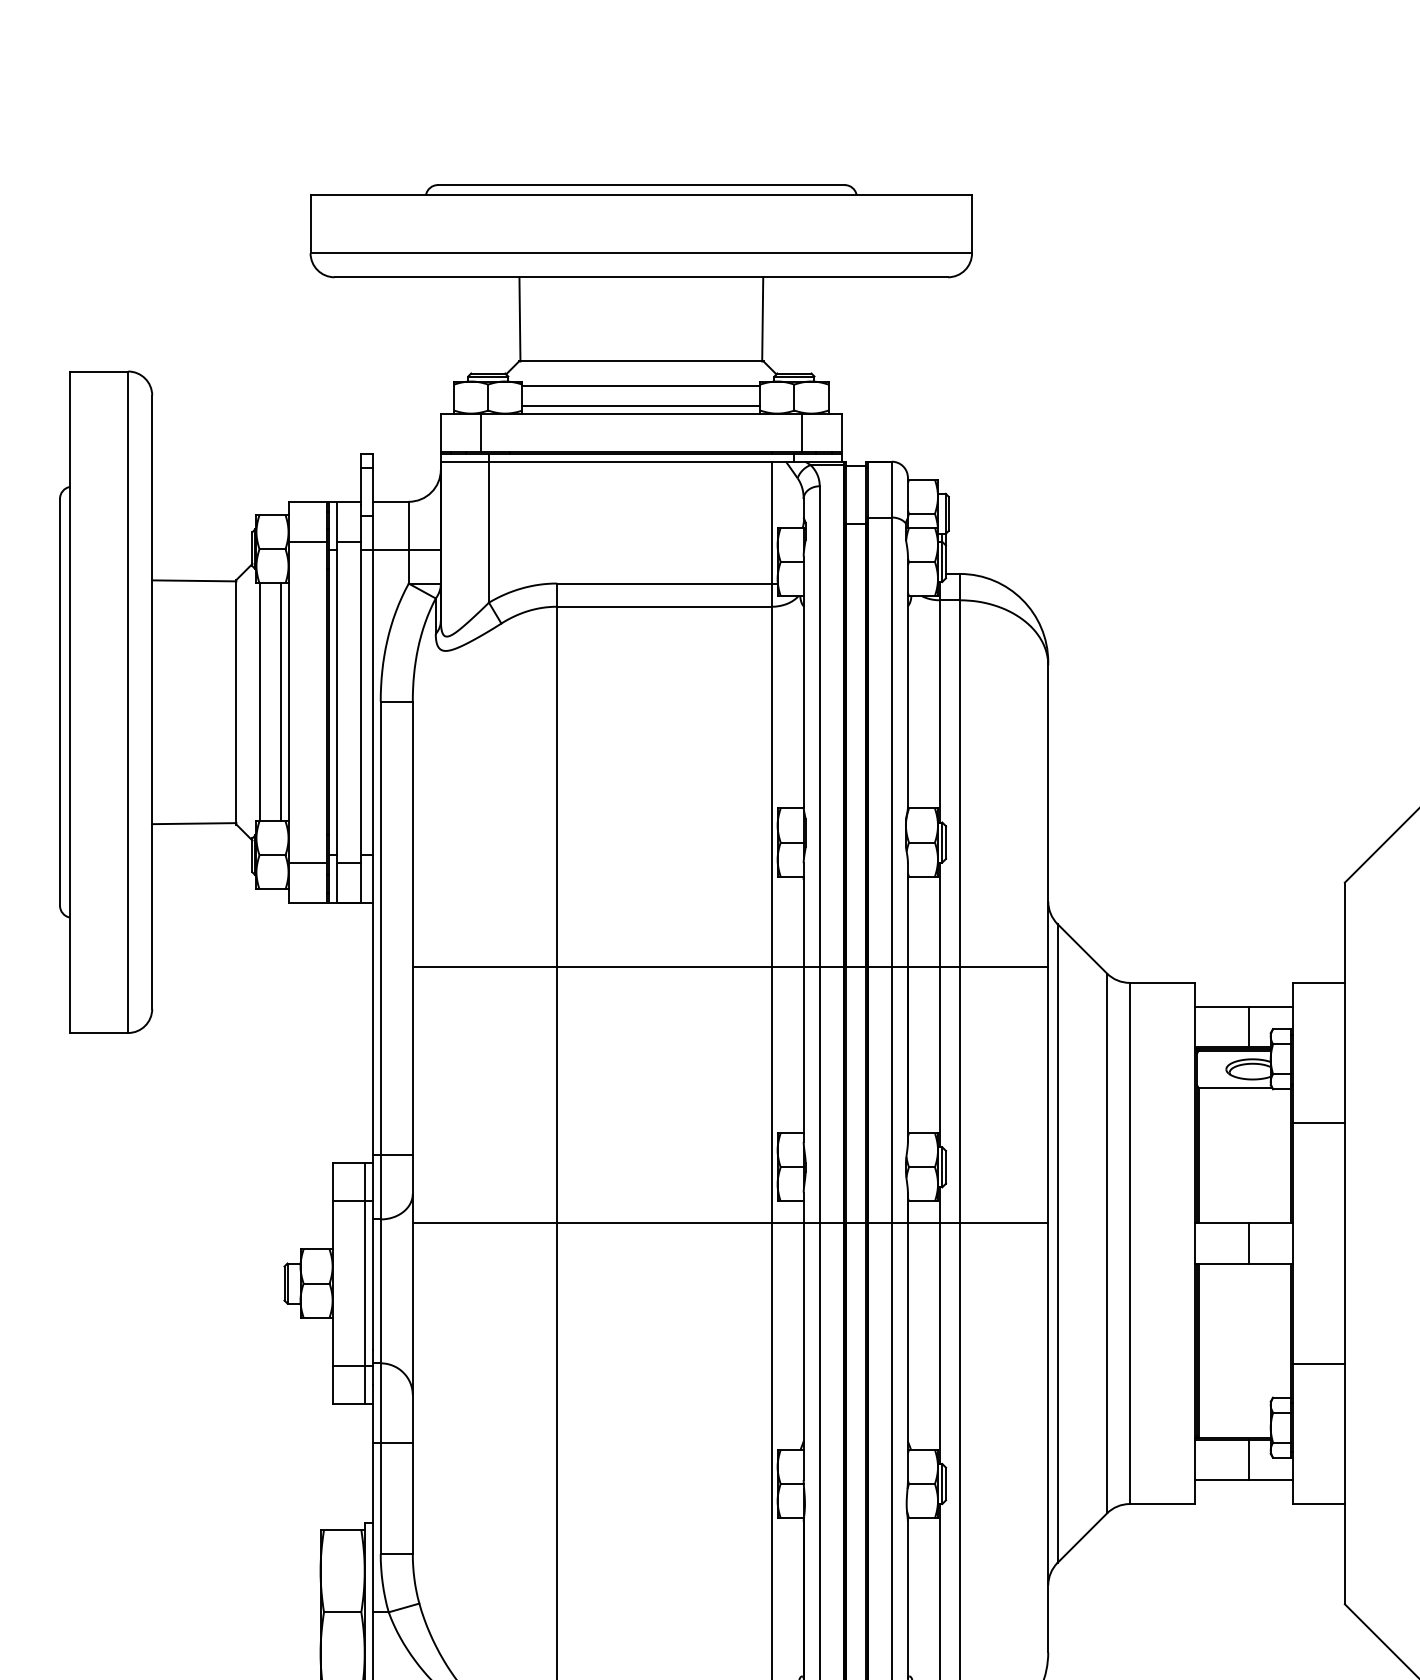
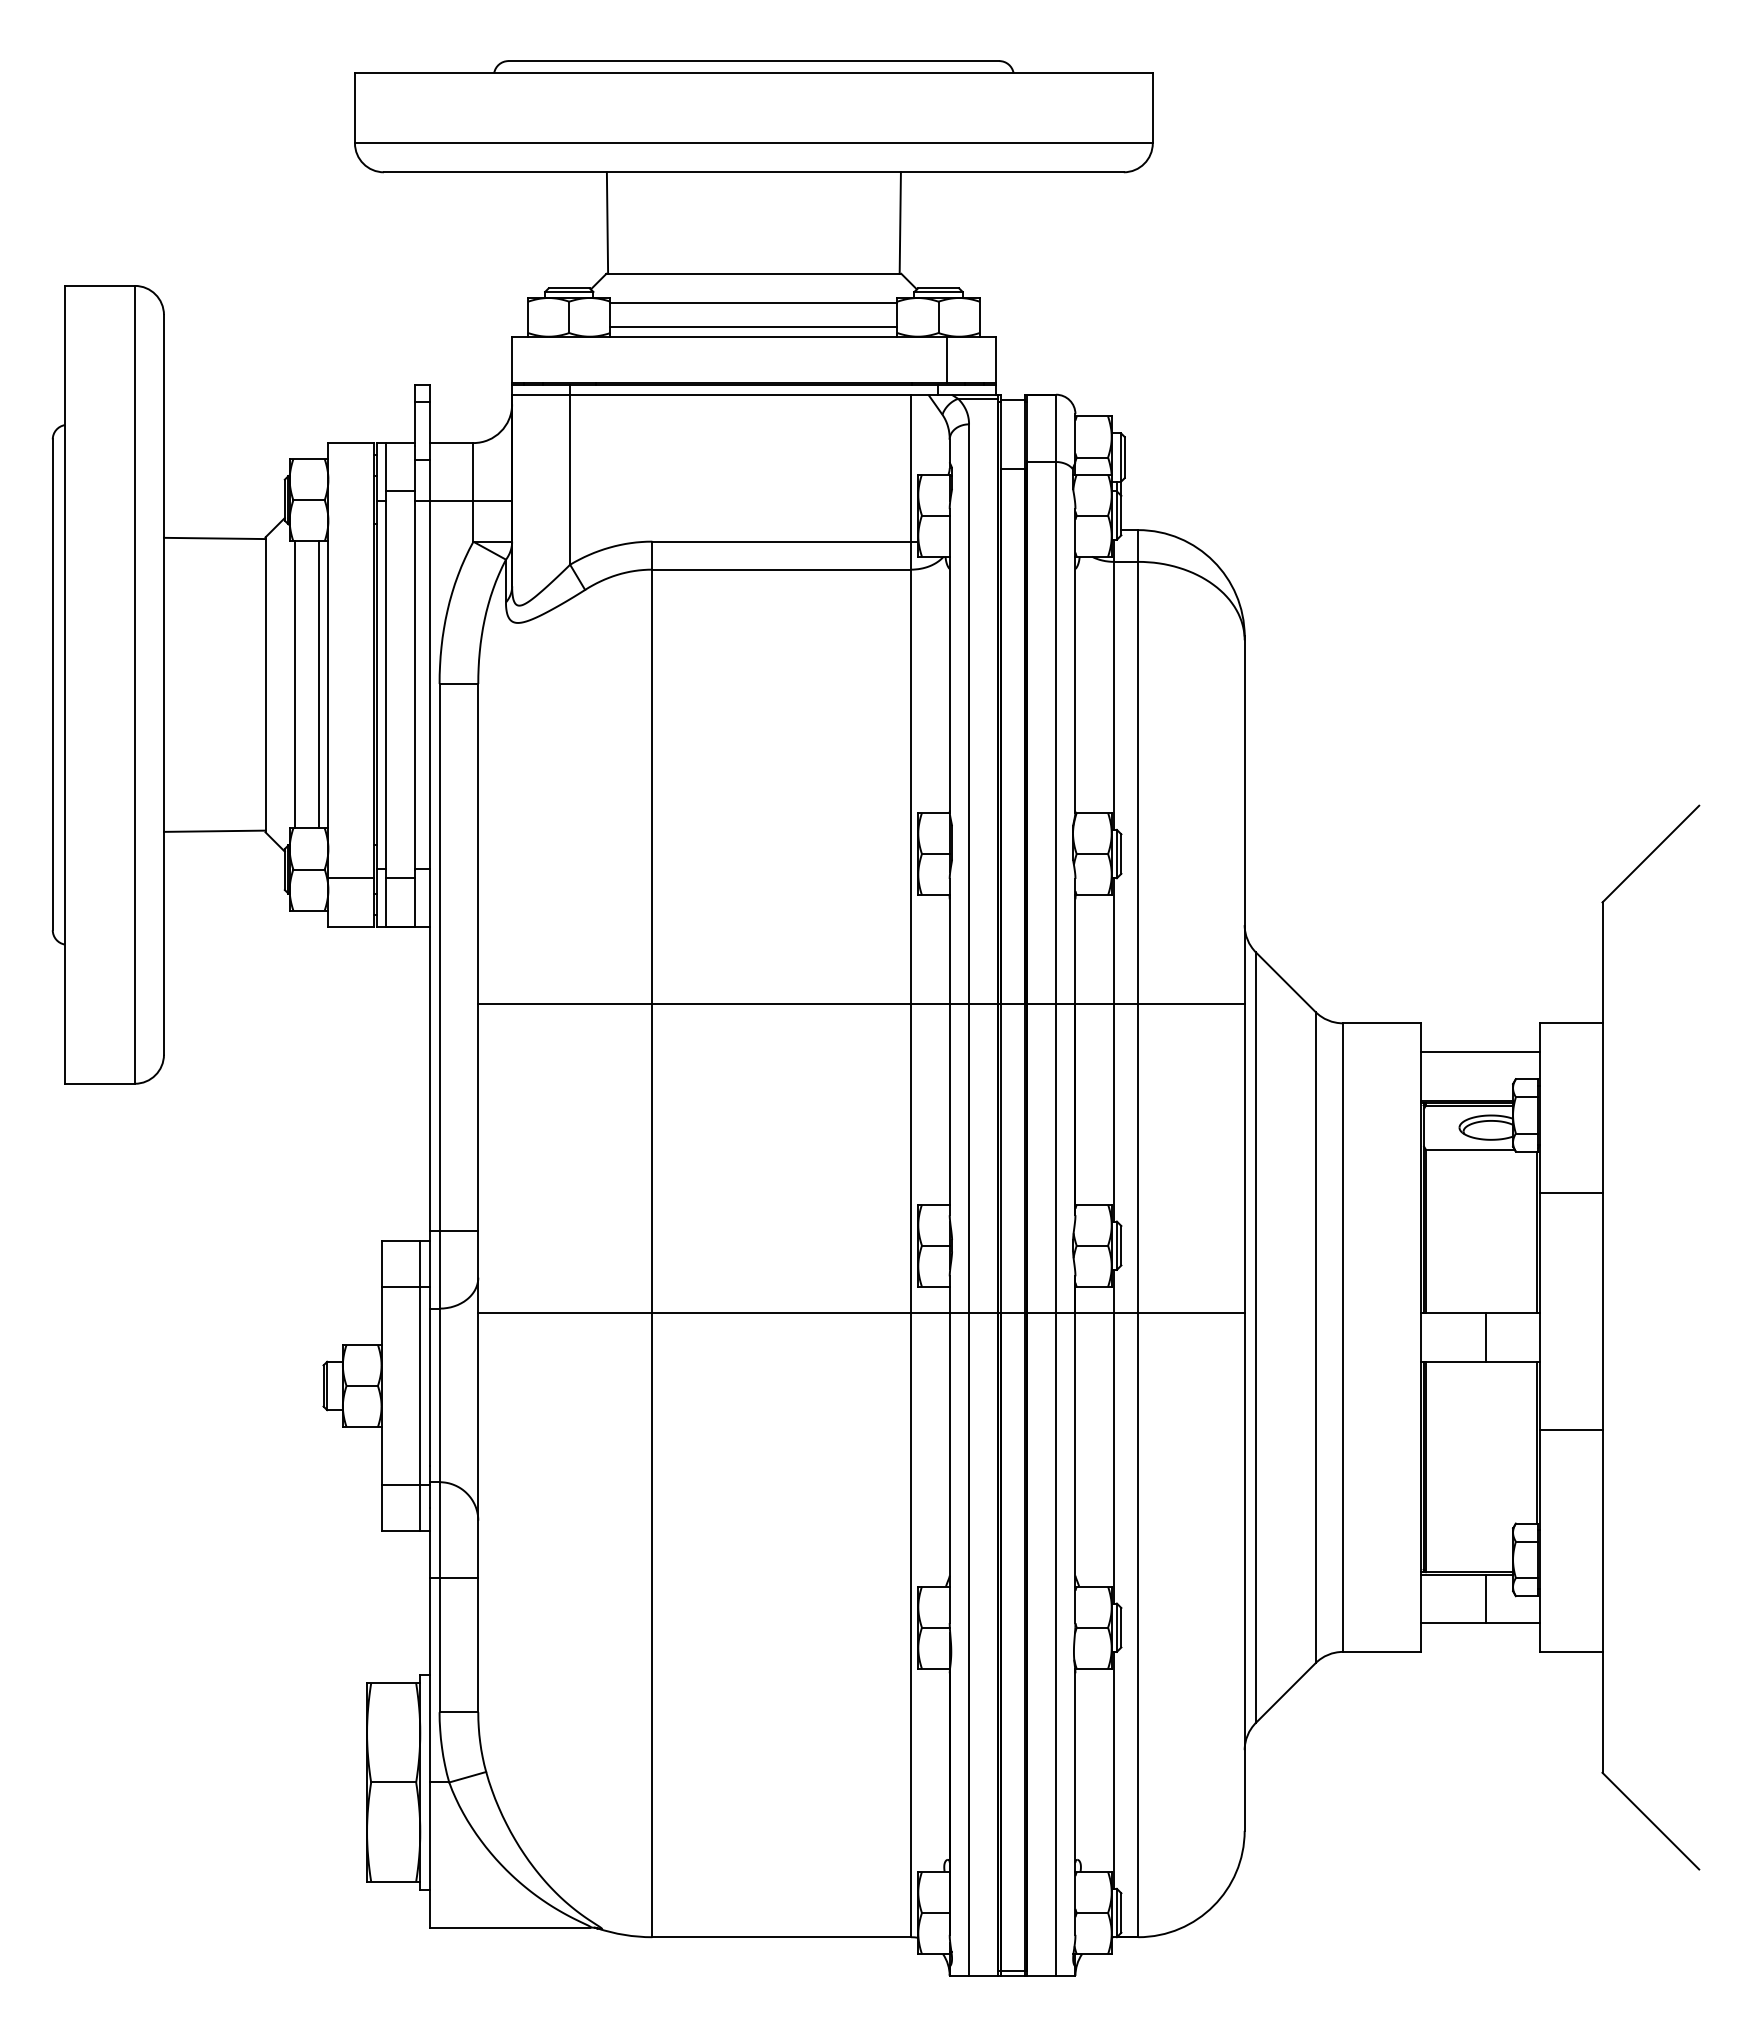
line: (480, 432) -> (560, 359), removed
line: (307, 541) -> (351, 491), removed
line: (1248, 1026) -> (1486, 1076), removed
line: (1318, 1363) -> (1570, 1429), moved

